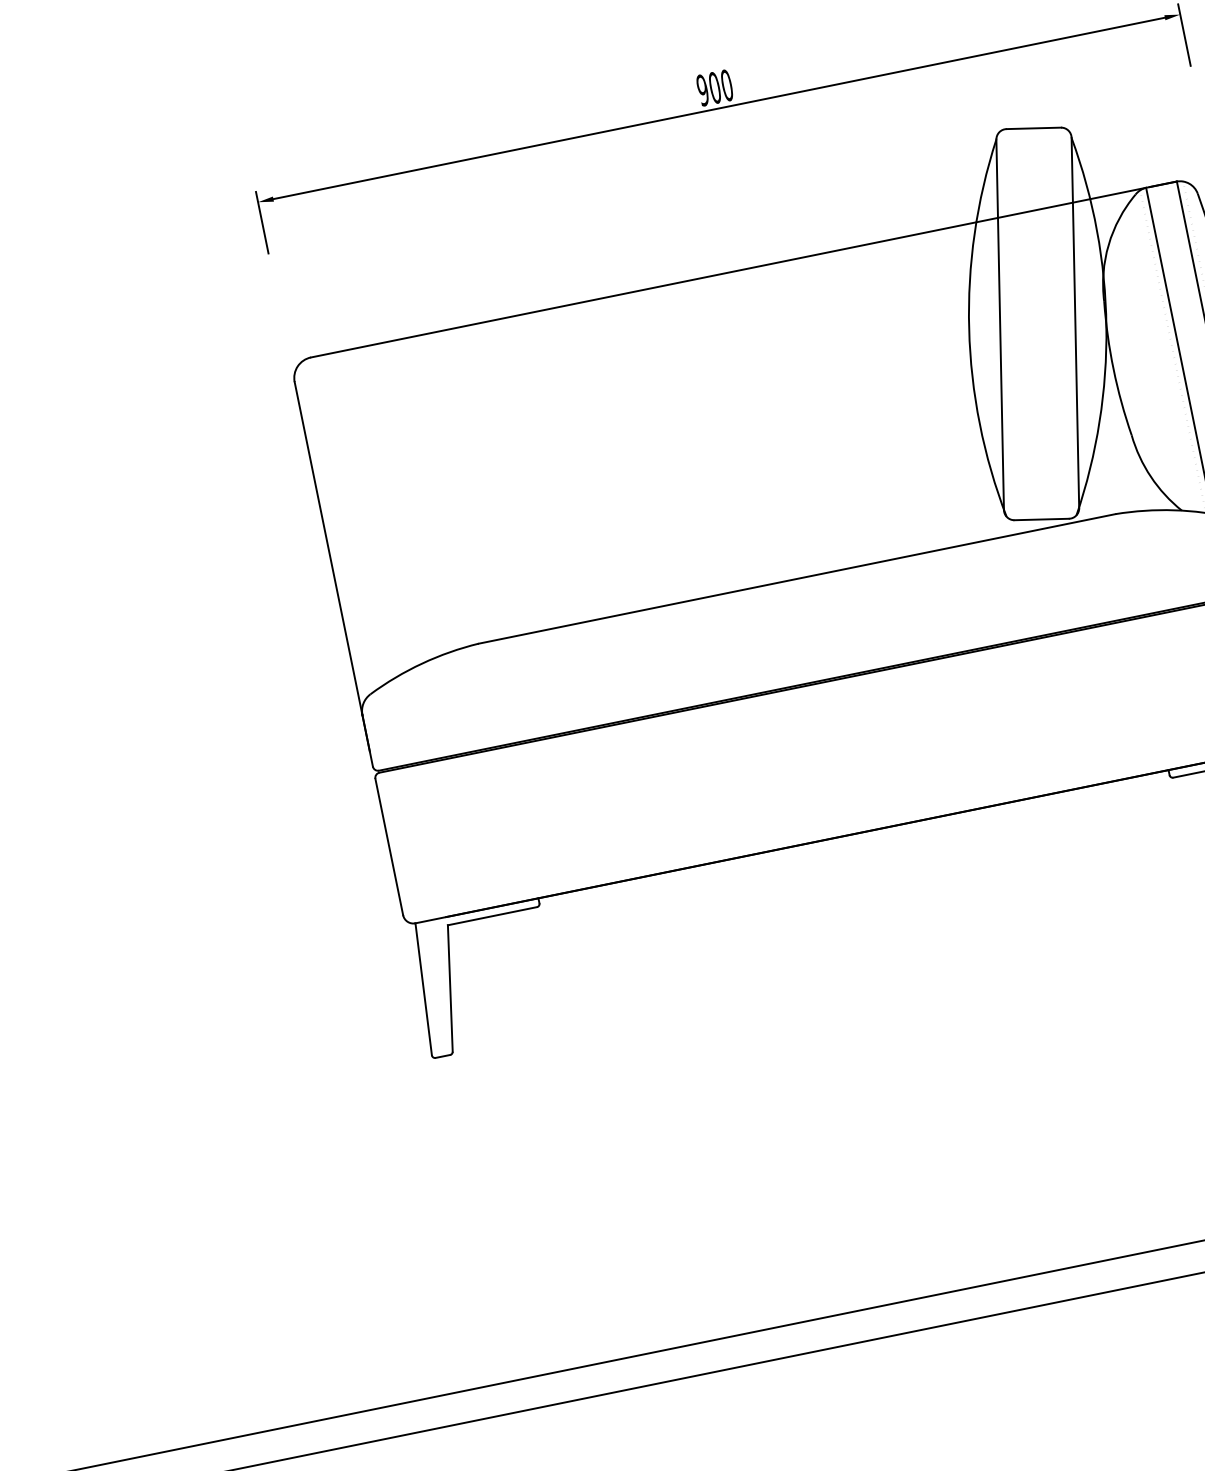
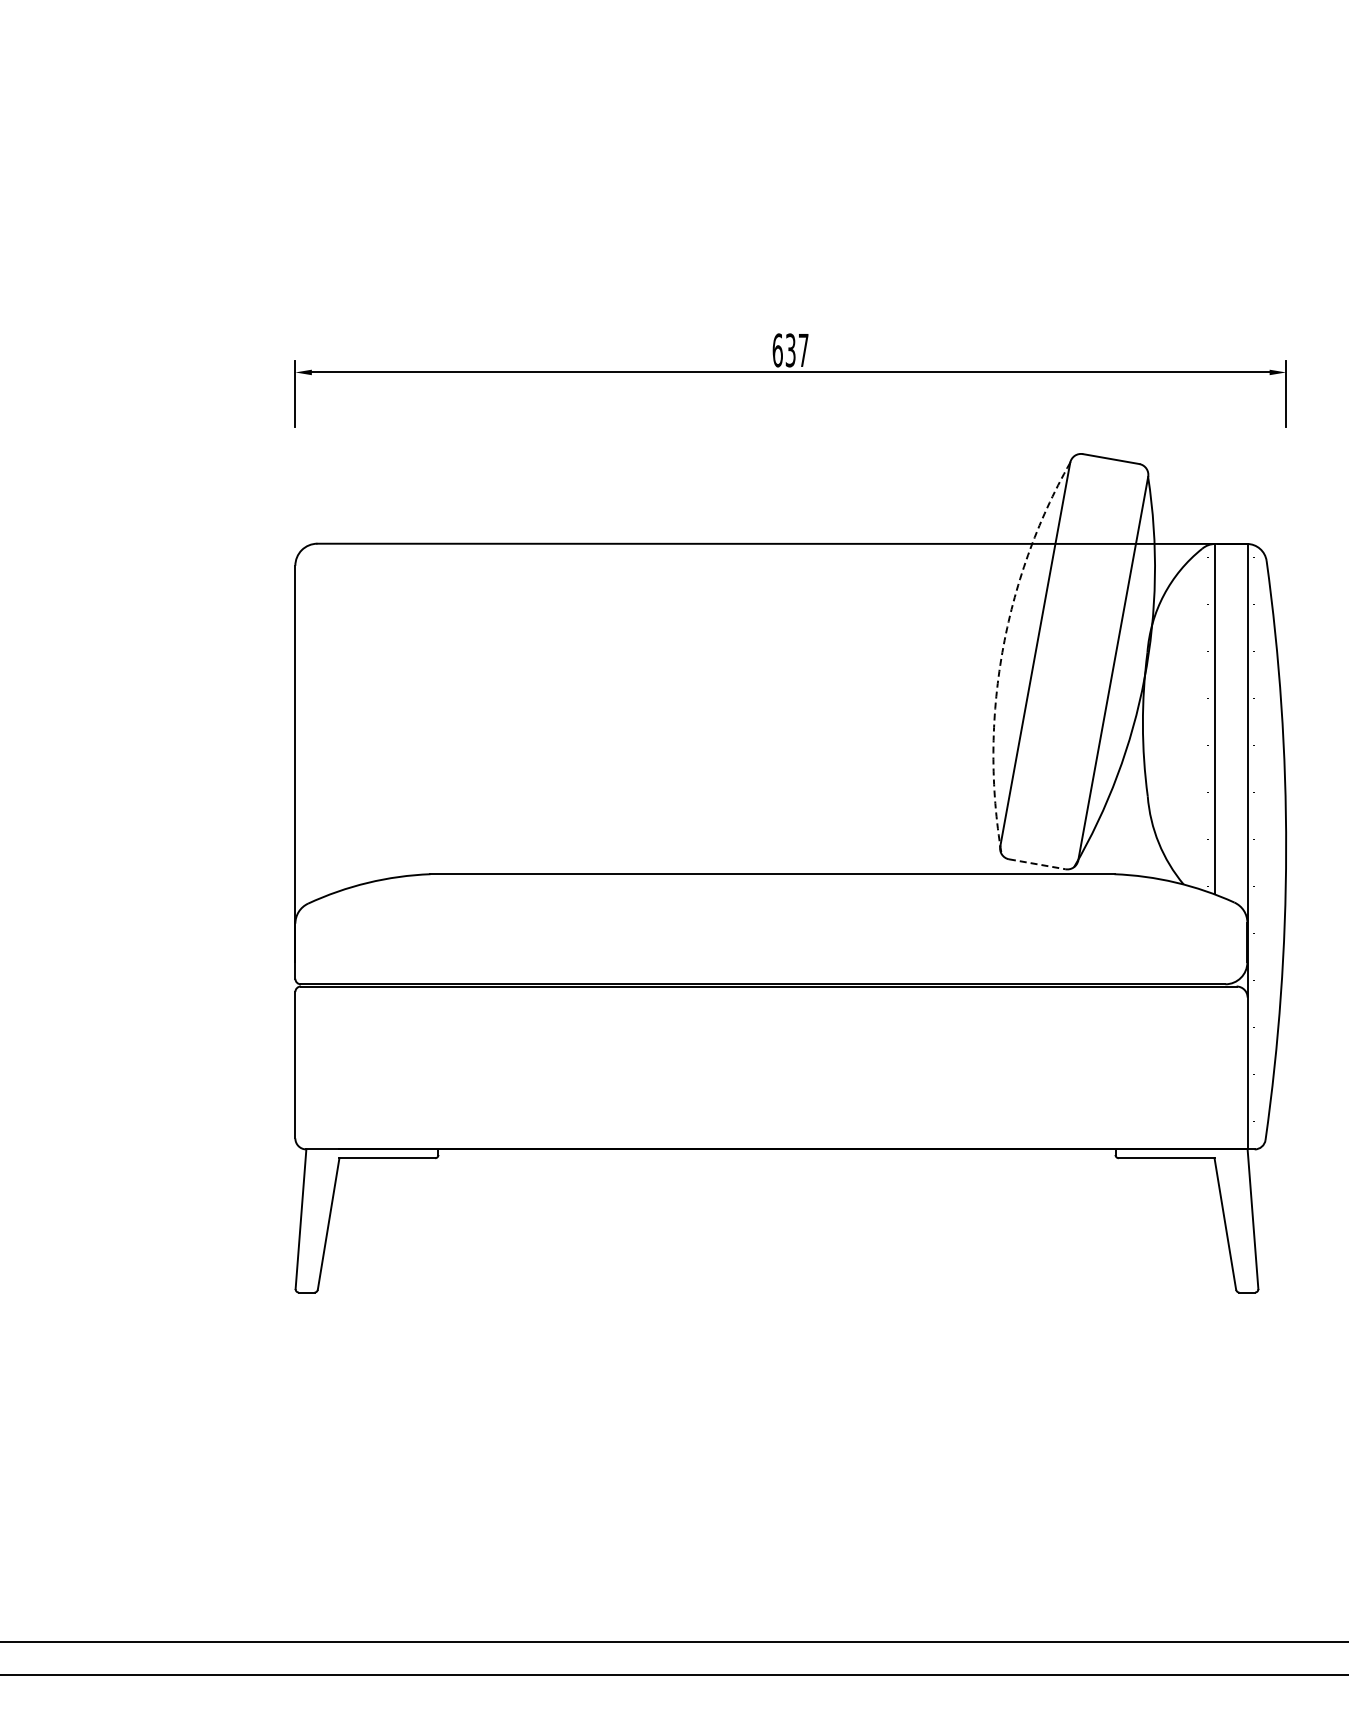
text: (714, 88) -> (790, 350), 900 -> 637
arc: (969, 328) -> (1002, 652), solid -> dashed
line: (1041, 519) -> (1037, 864), solid -> dashed

